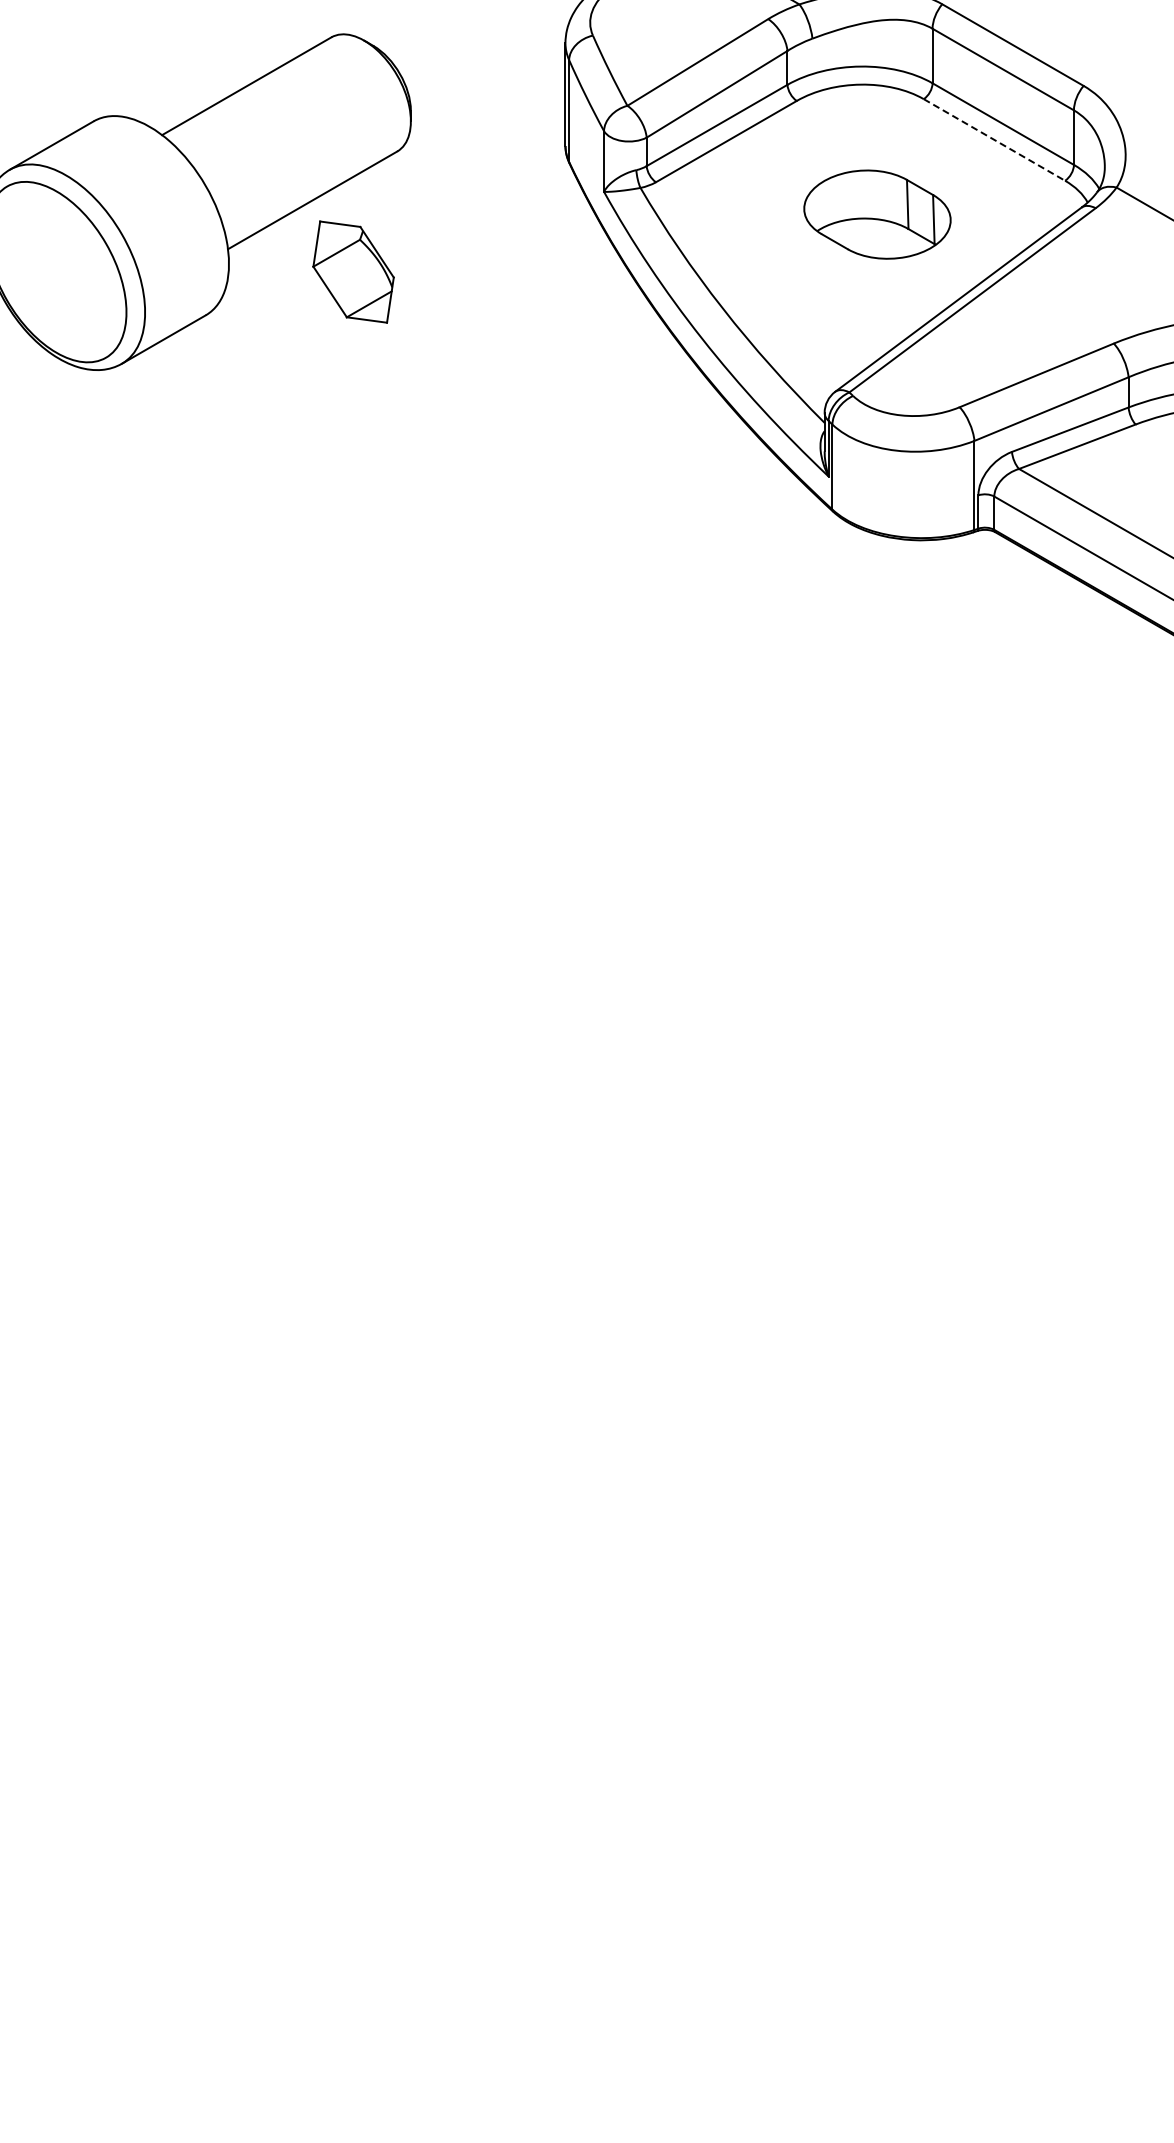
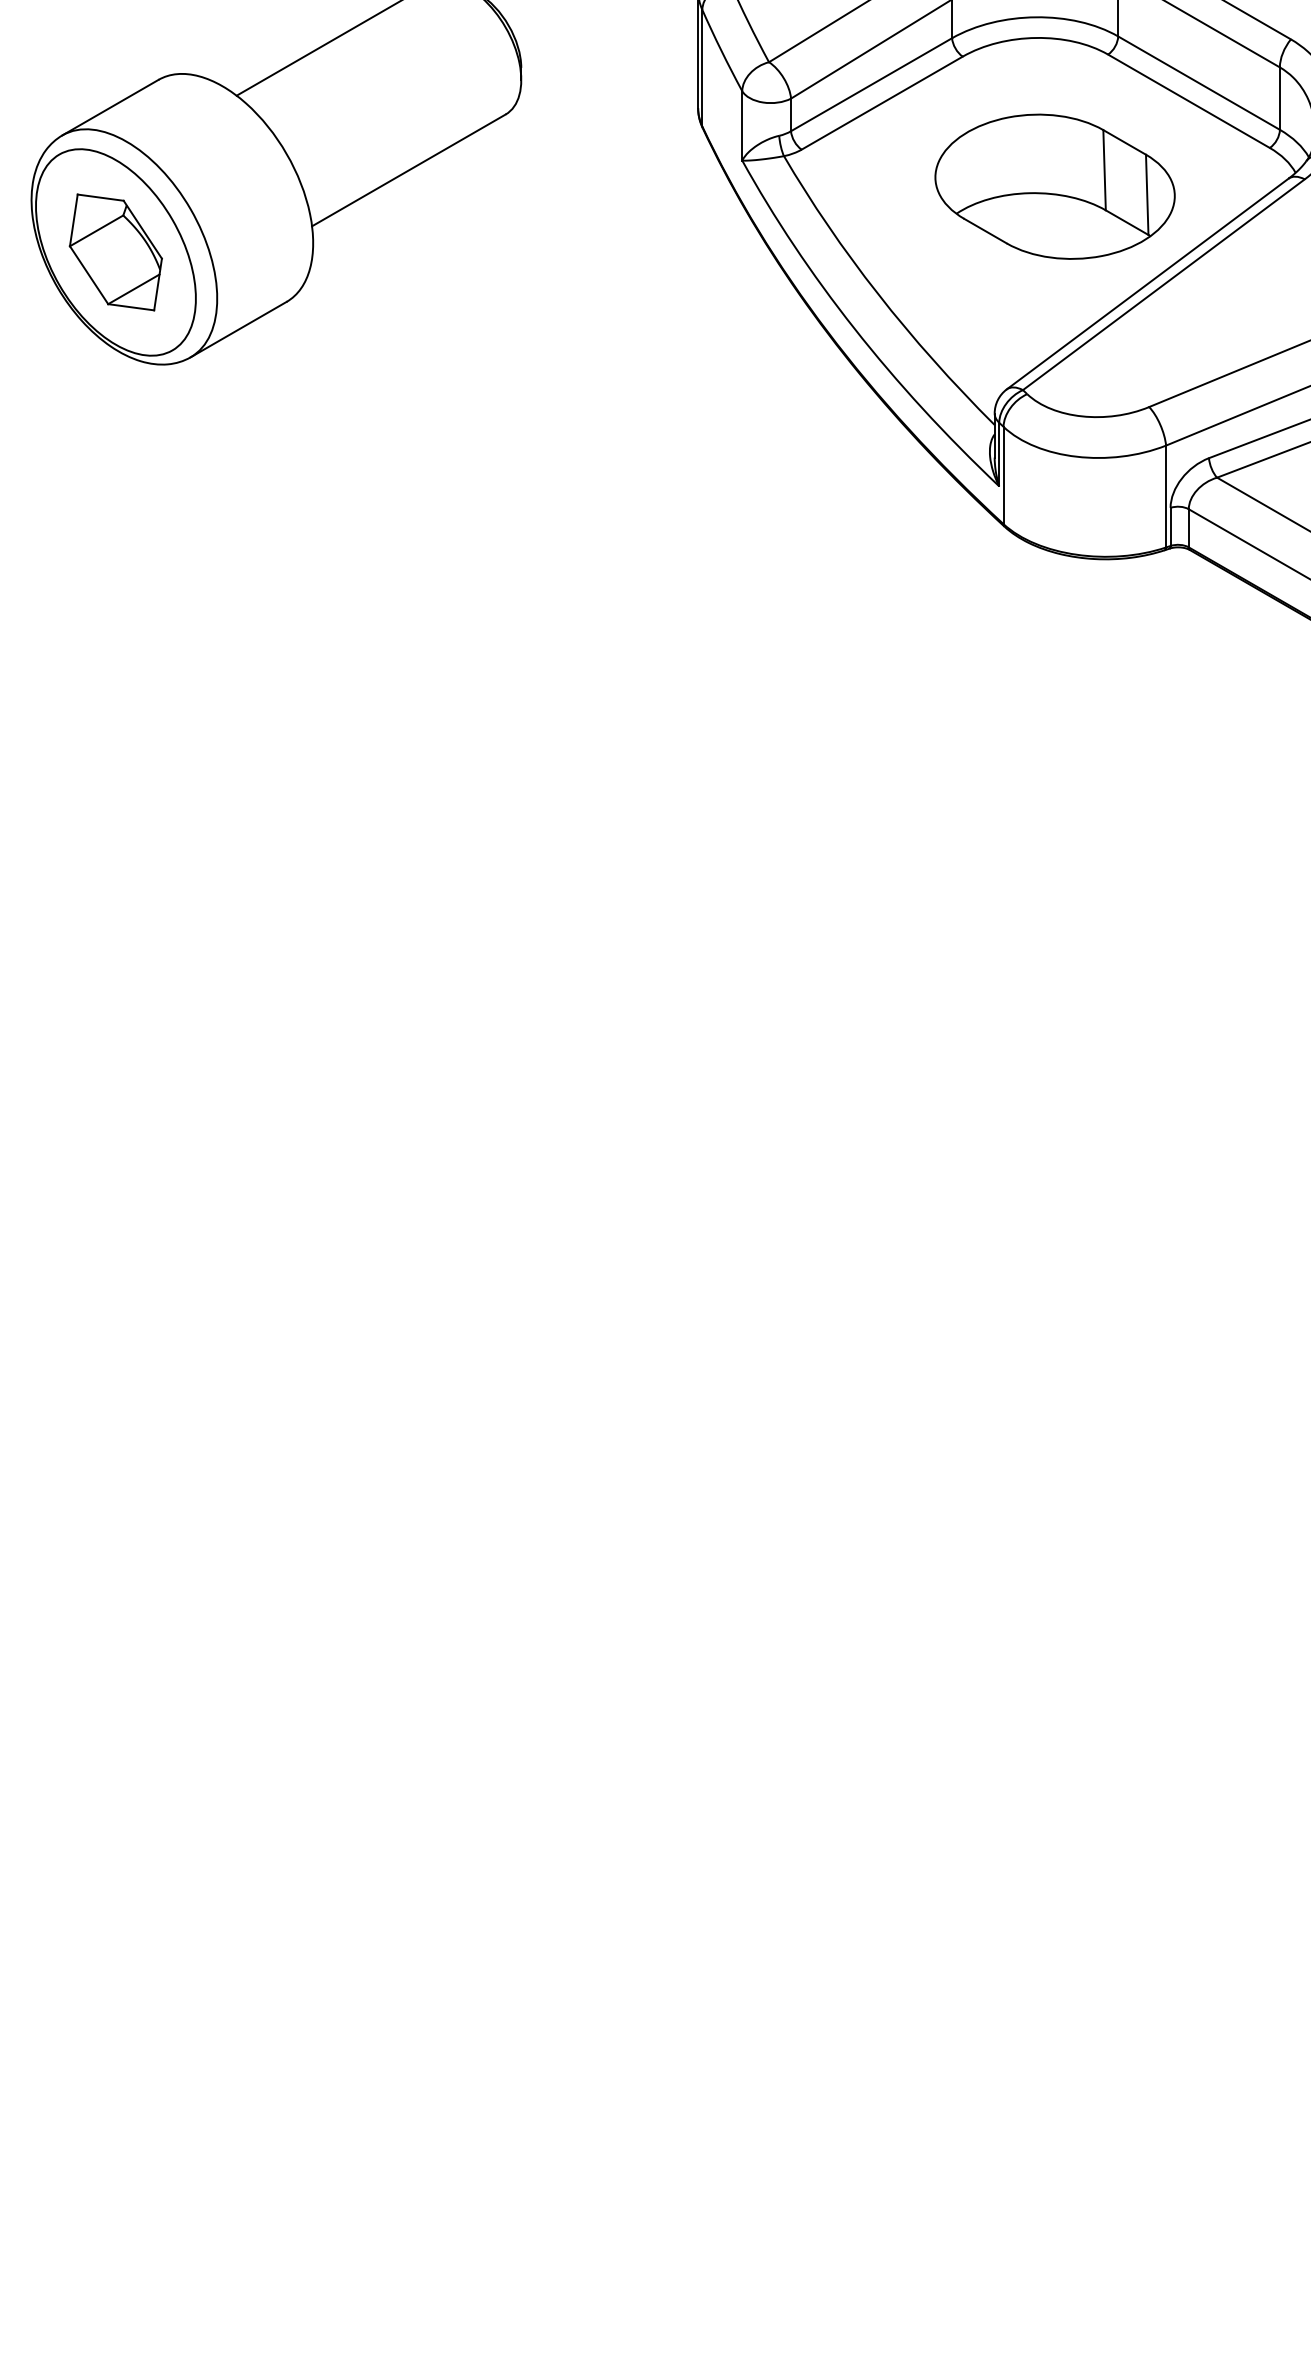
line: (994, 139) -> (1188, 100), dashed -> solid
part: (877, 214) -> (1055, 186), size x1.43
part: (353, 271) -> (115, 251), moved

